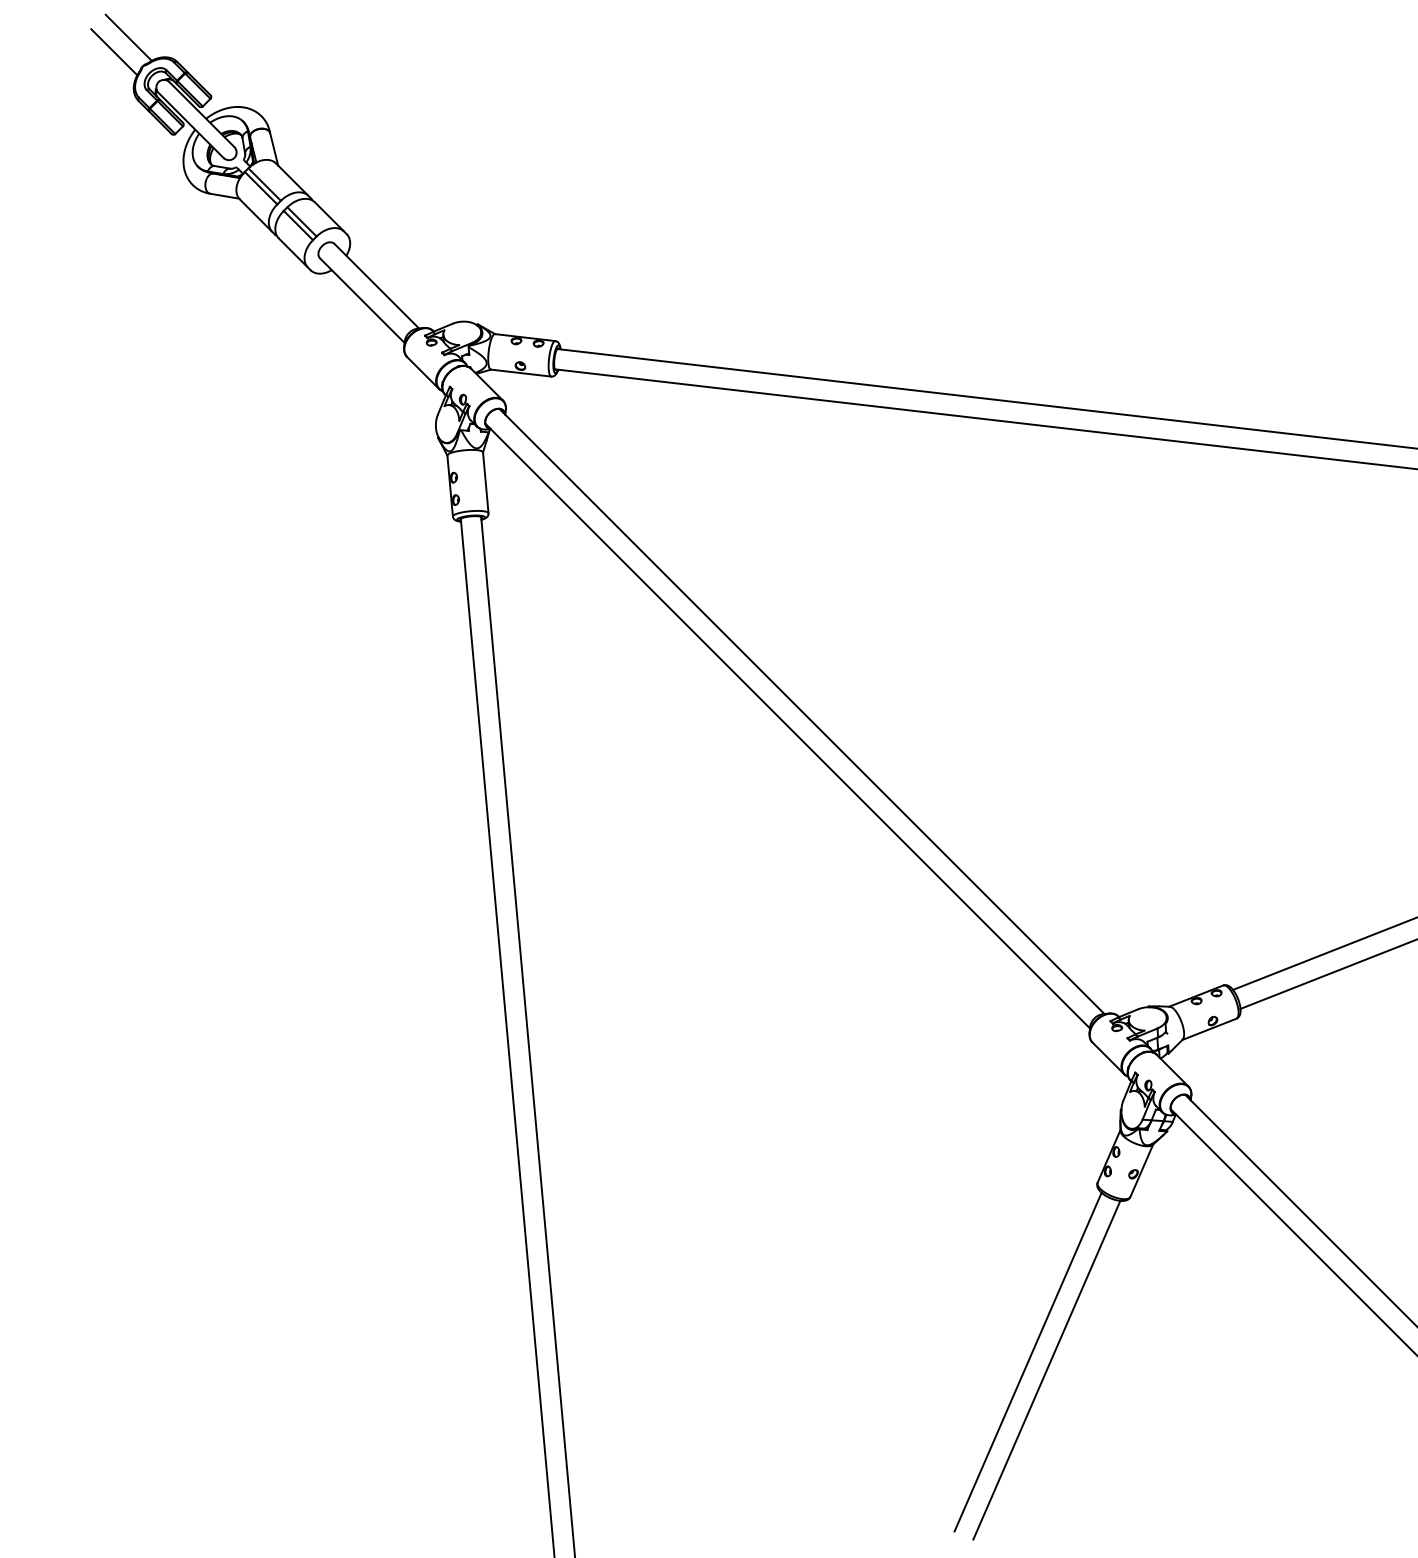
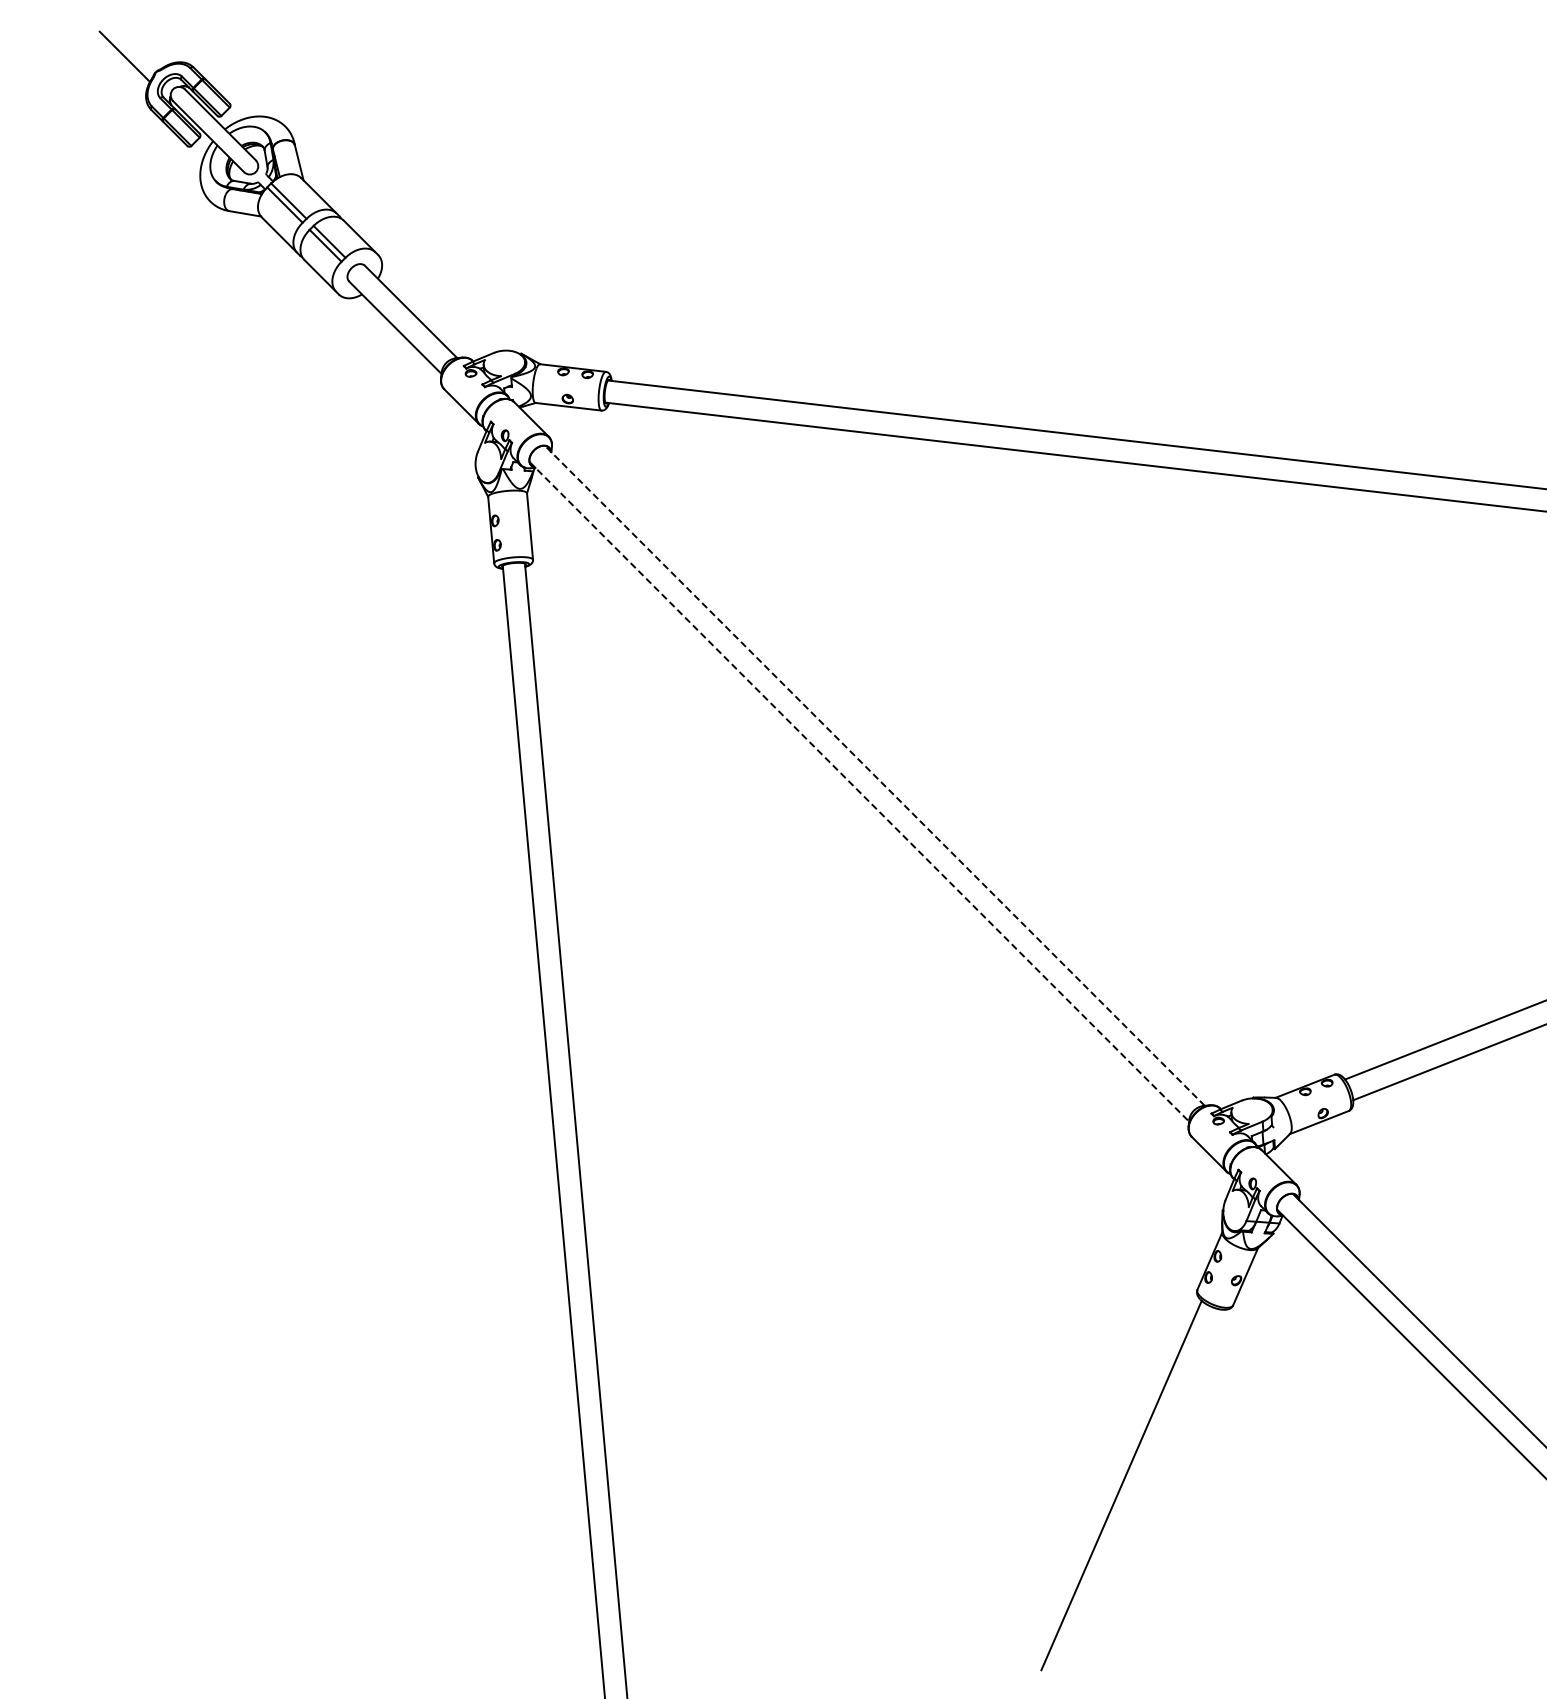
line: (128, 37) -> (140, 40), removed
line: (801, 711) -> (874, 775), solid -> dashed
line: (787, 726) -> (859, 792), solid -> dashed
line: (1046, 1370) -> (1141, 1494), removed

